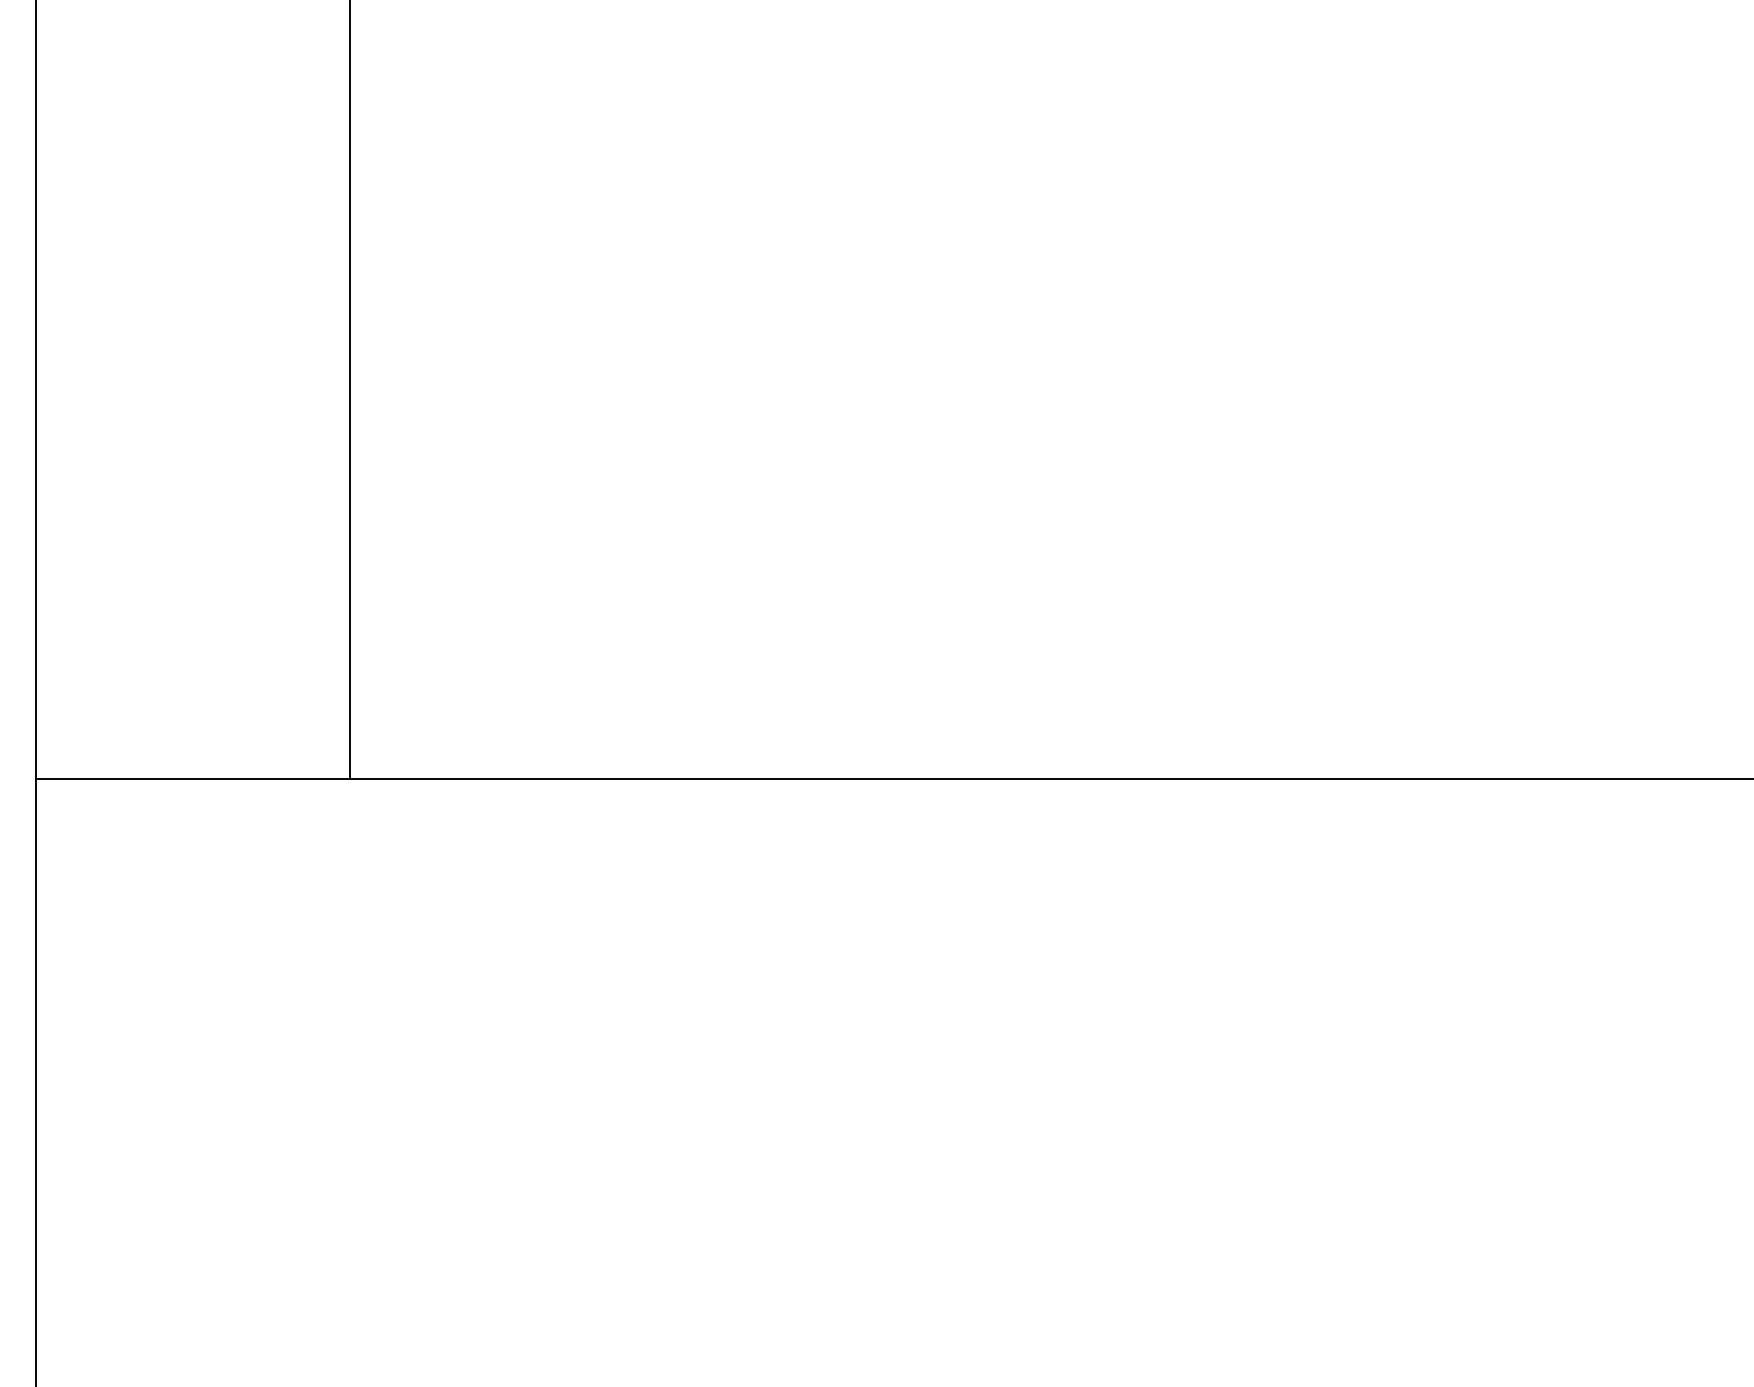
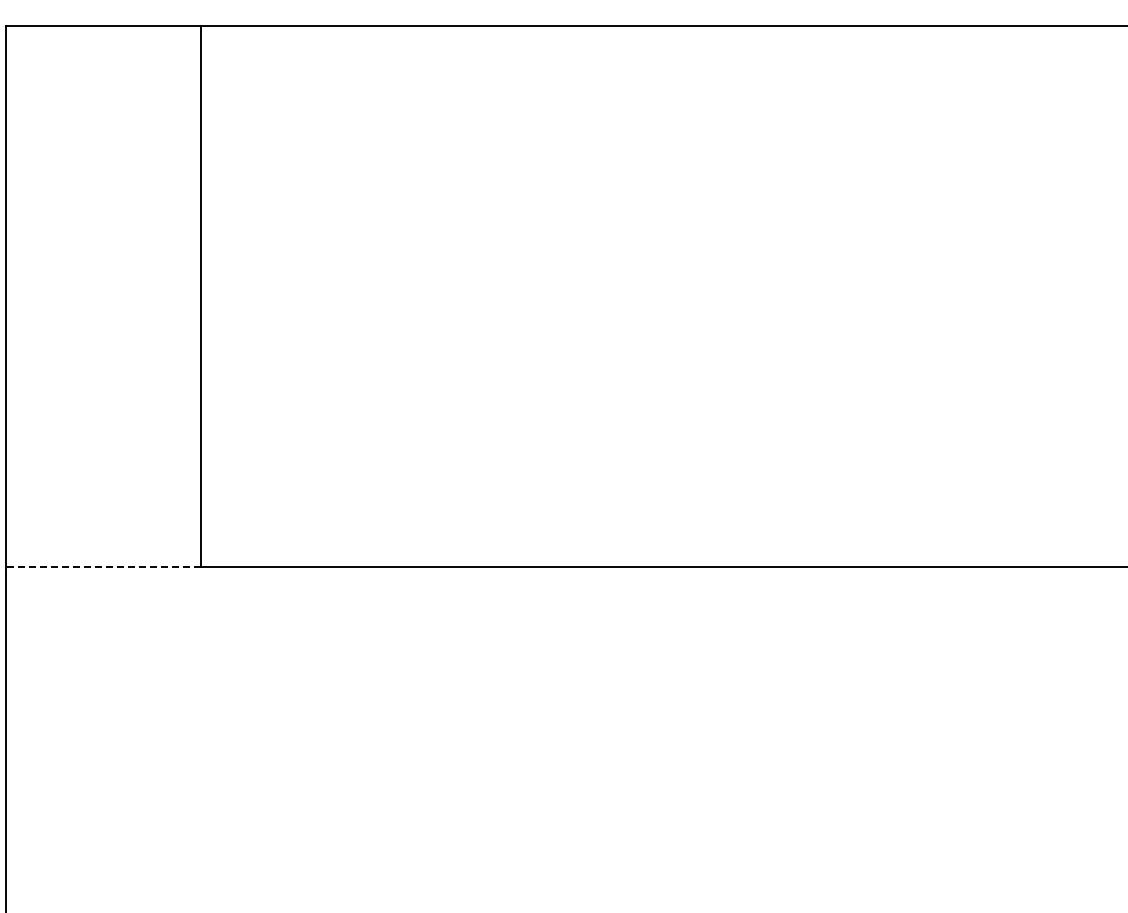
line: (193, 779) -> (103, 567), solid -> dashed

